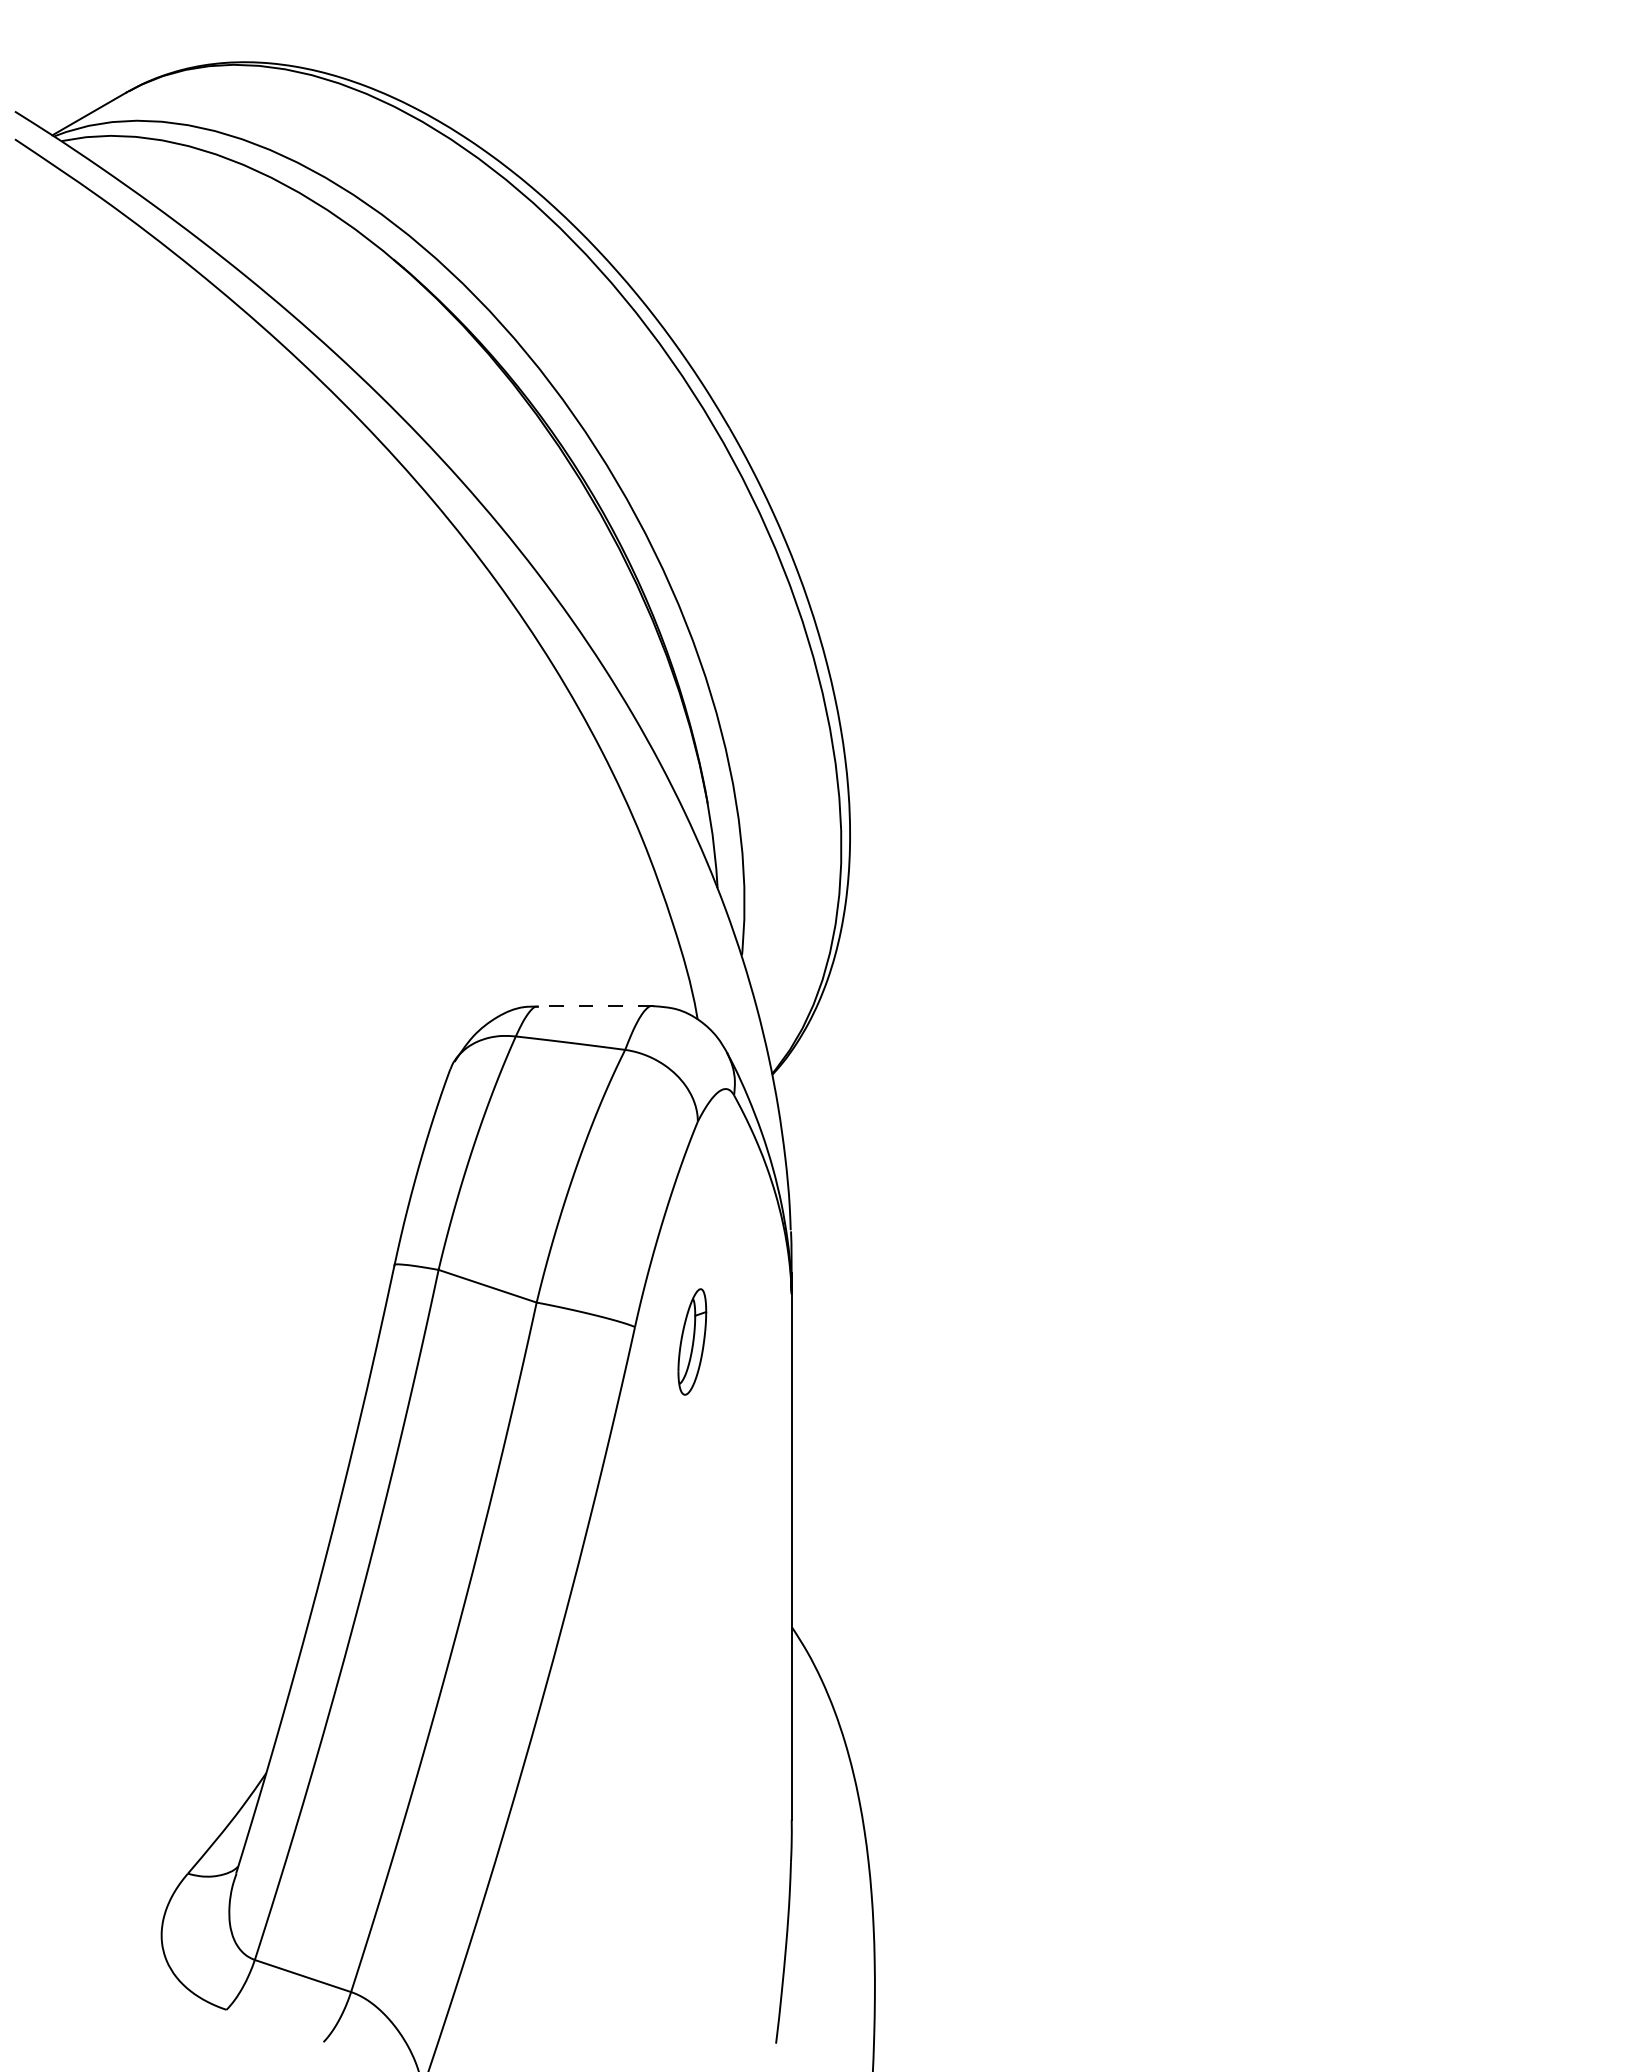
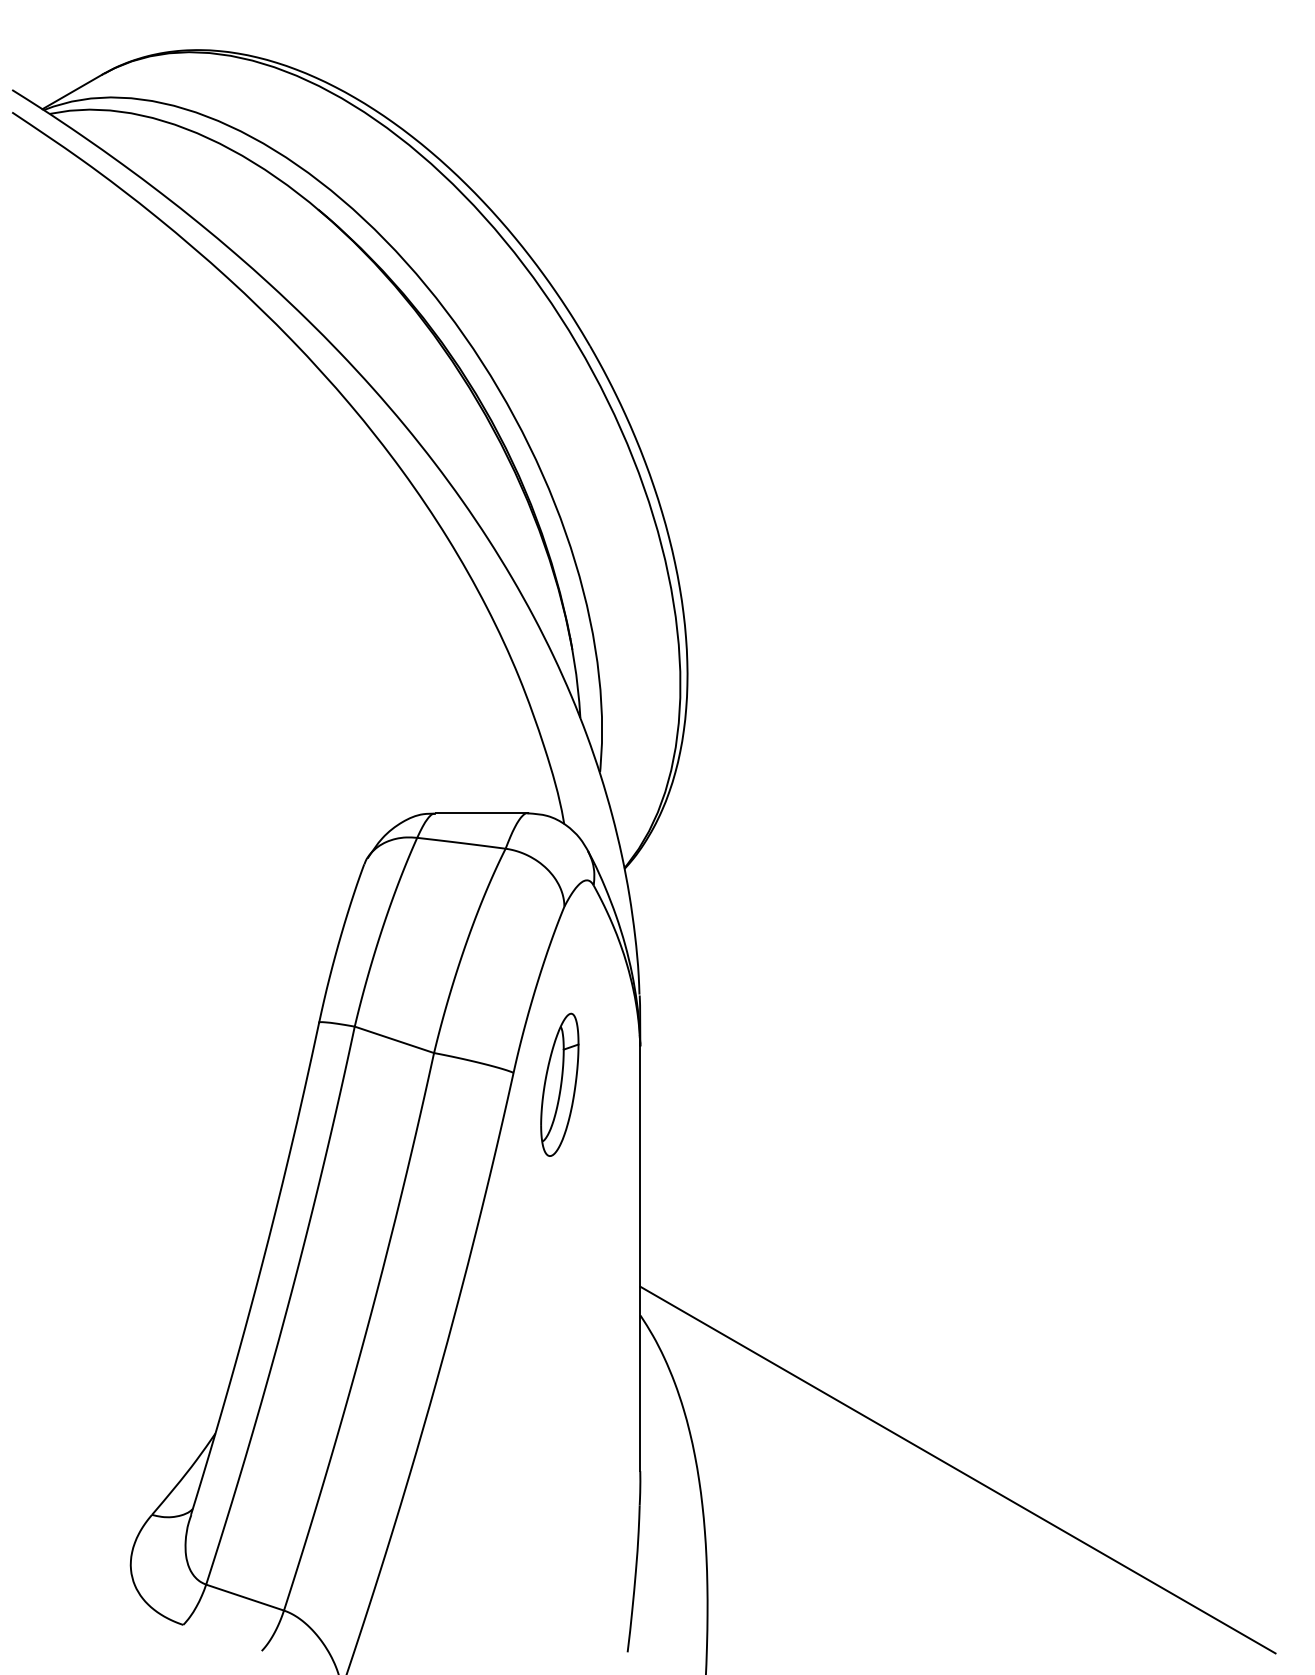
line: (595, 1005) -> (481, 812), dashed -> solid
part: (692, 1341) -> (560, 1084), size x1.67
line: (1184, 1818) -> (957, 1470), added

